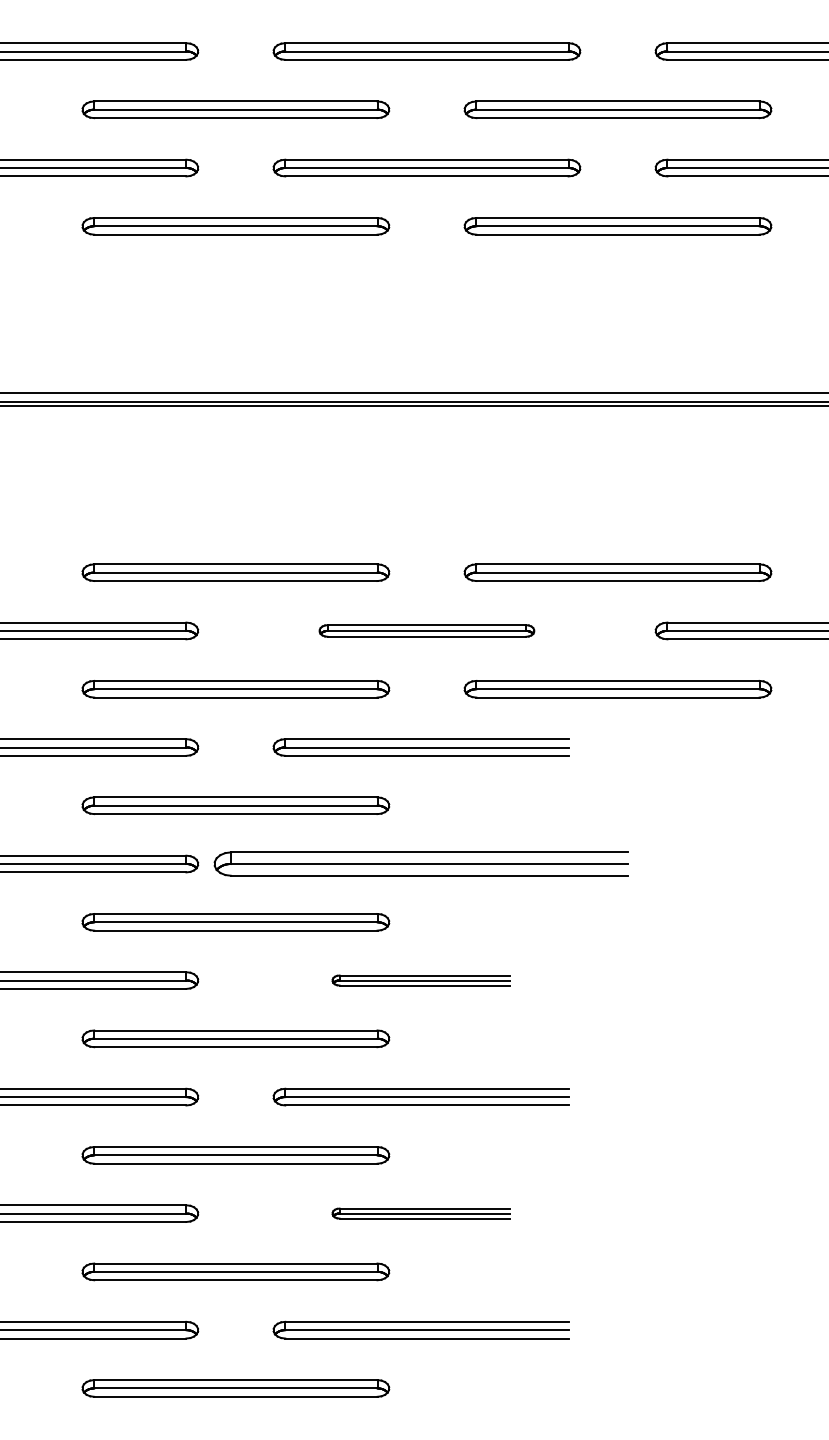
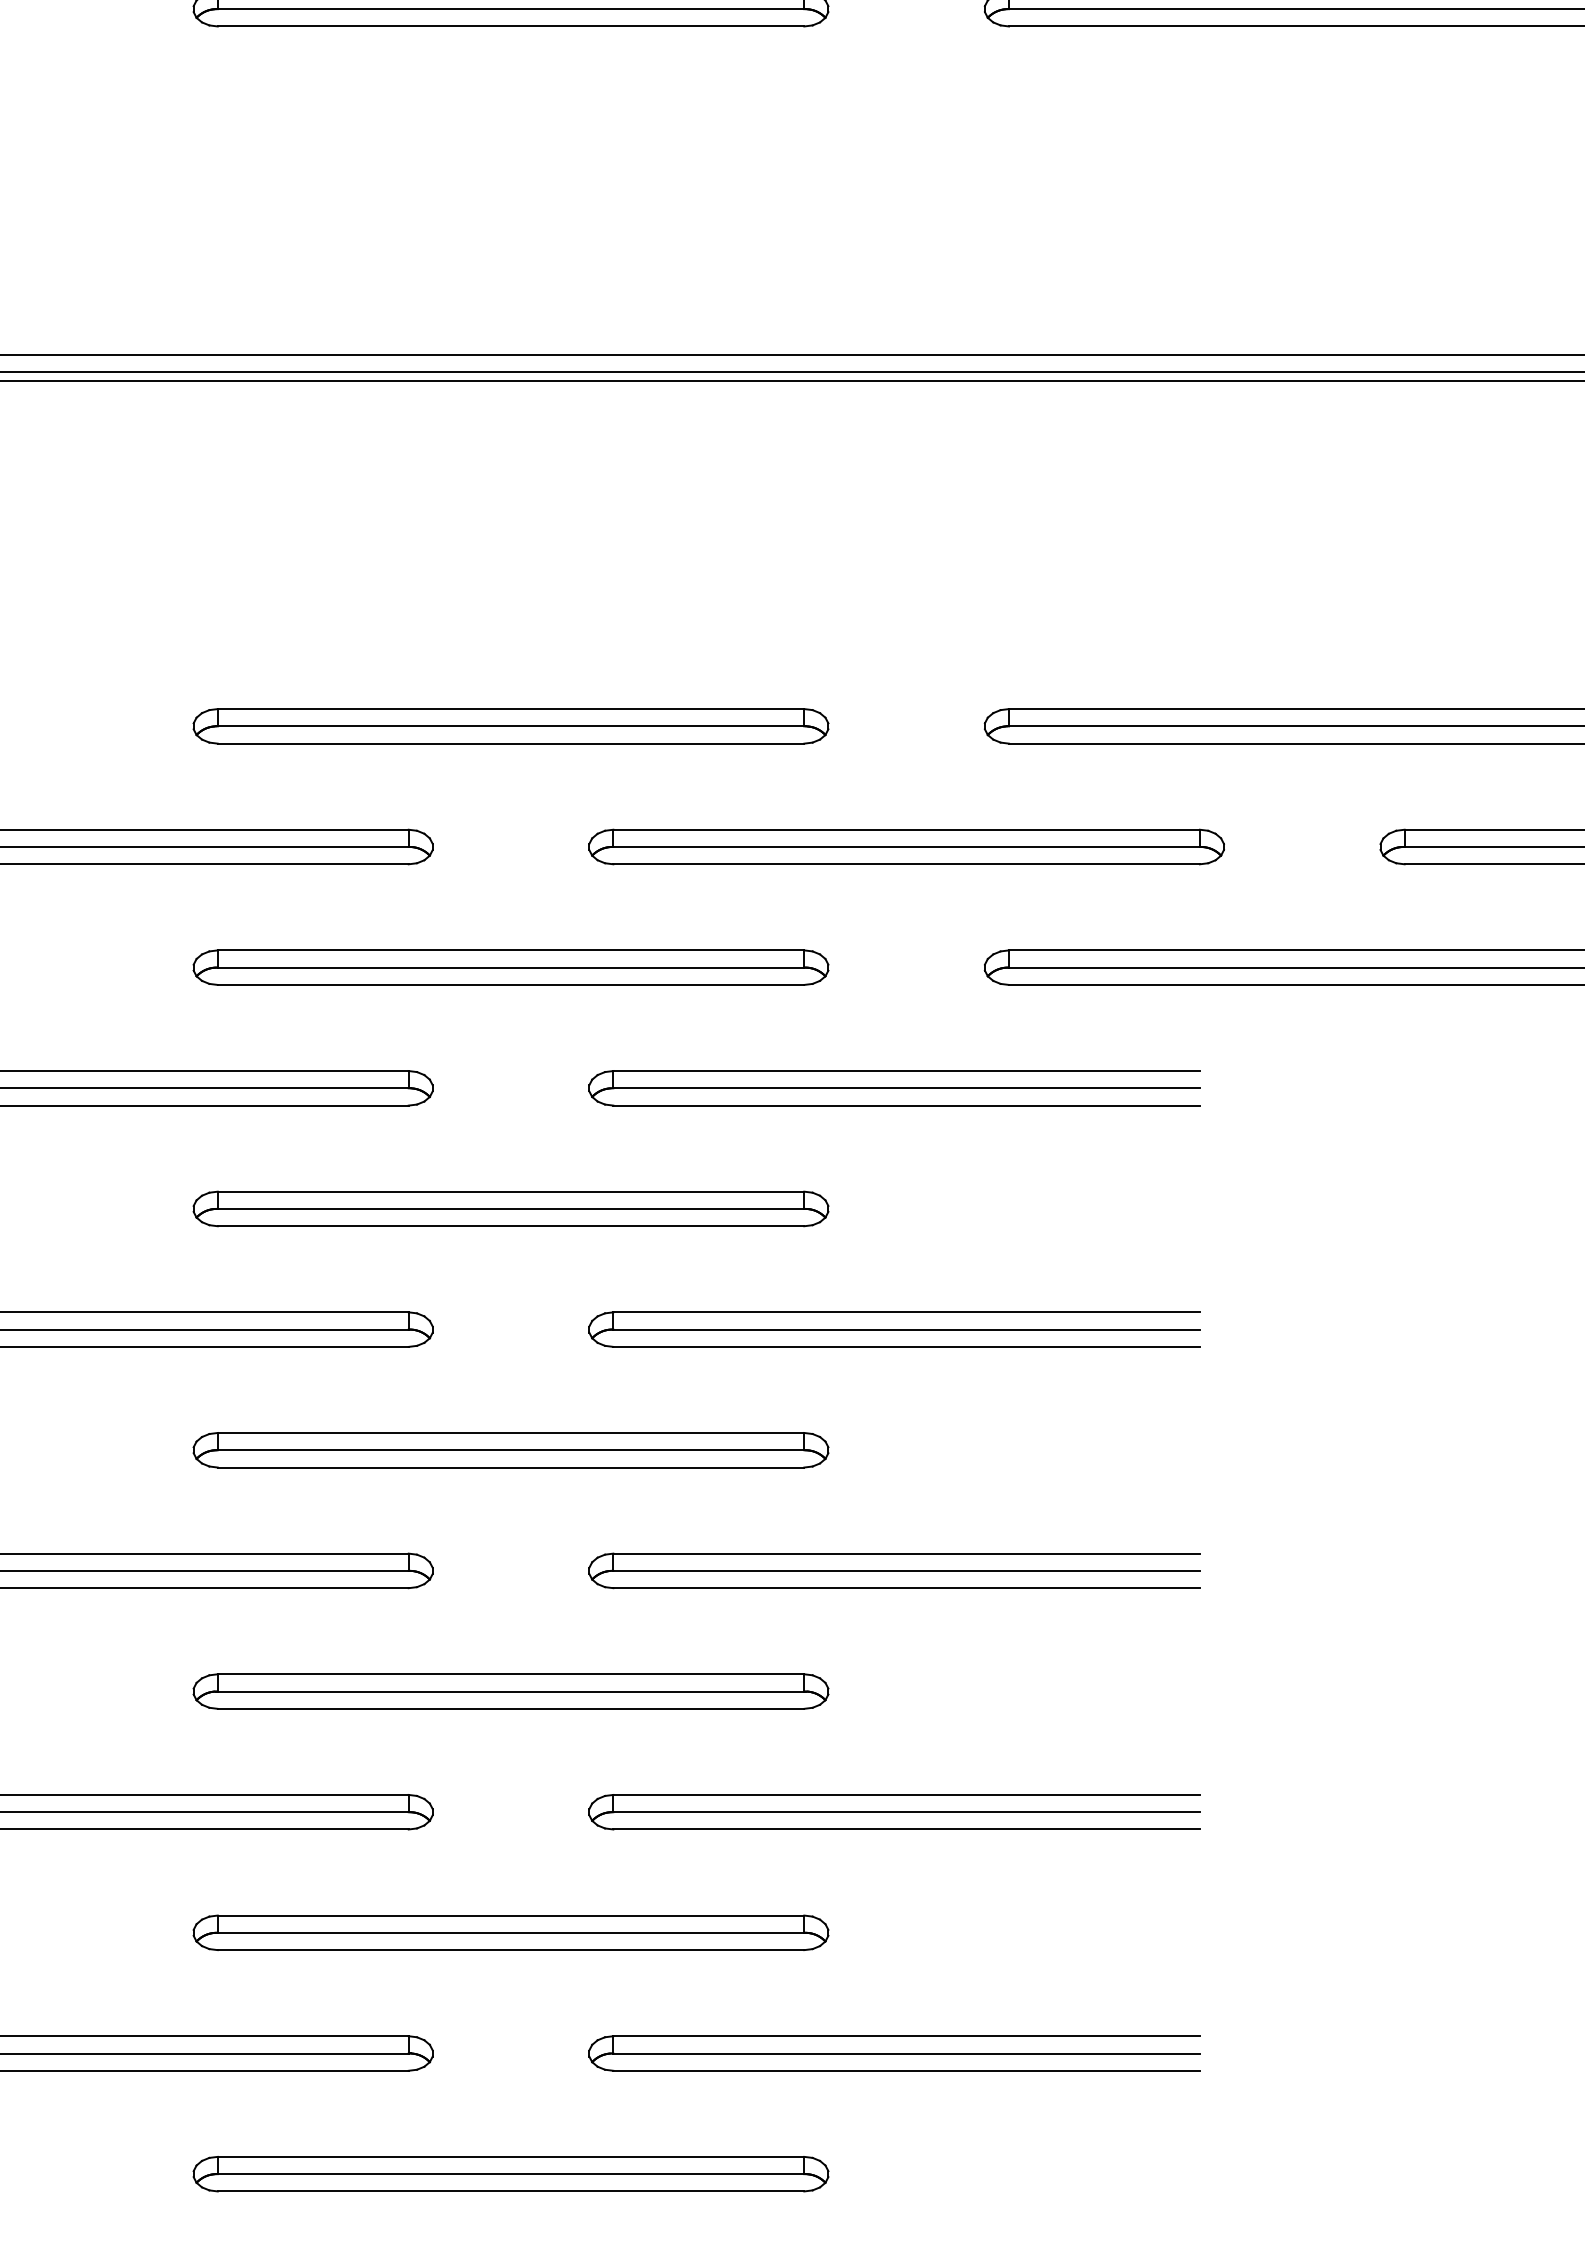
part: (426, 630) -> (905, 846), size x1.43
part: (420, 863) -> (893, 1328), size x0.71
part: (420, 980) -> (893, 1570), size x1.67
part: (420, 1213) -> (893, 2053), size x1.67

